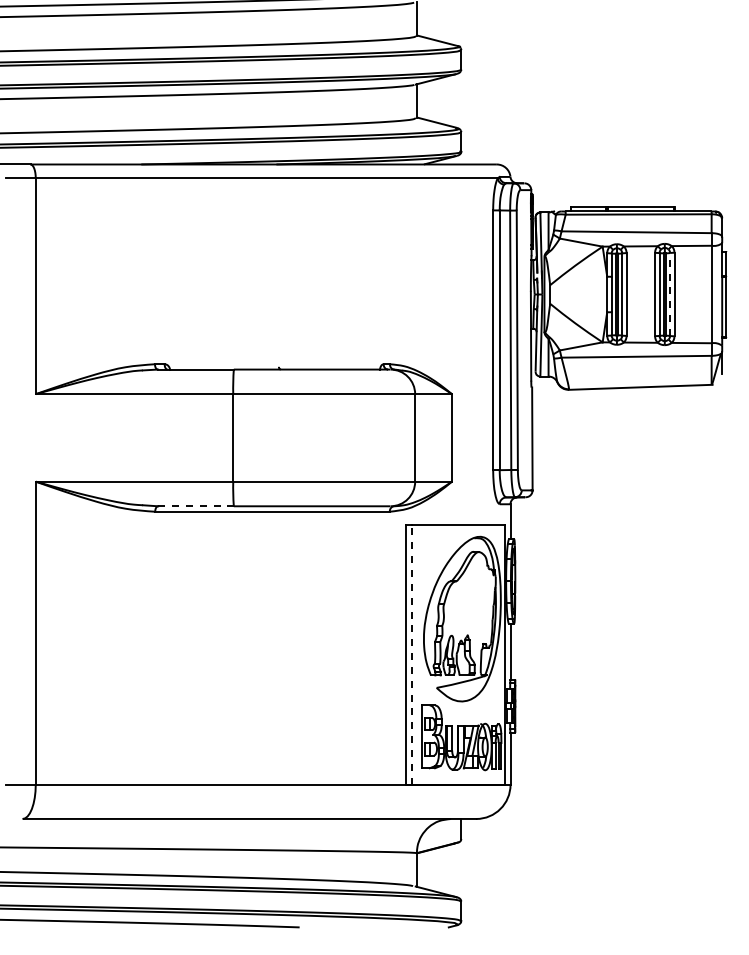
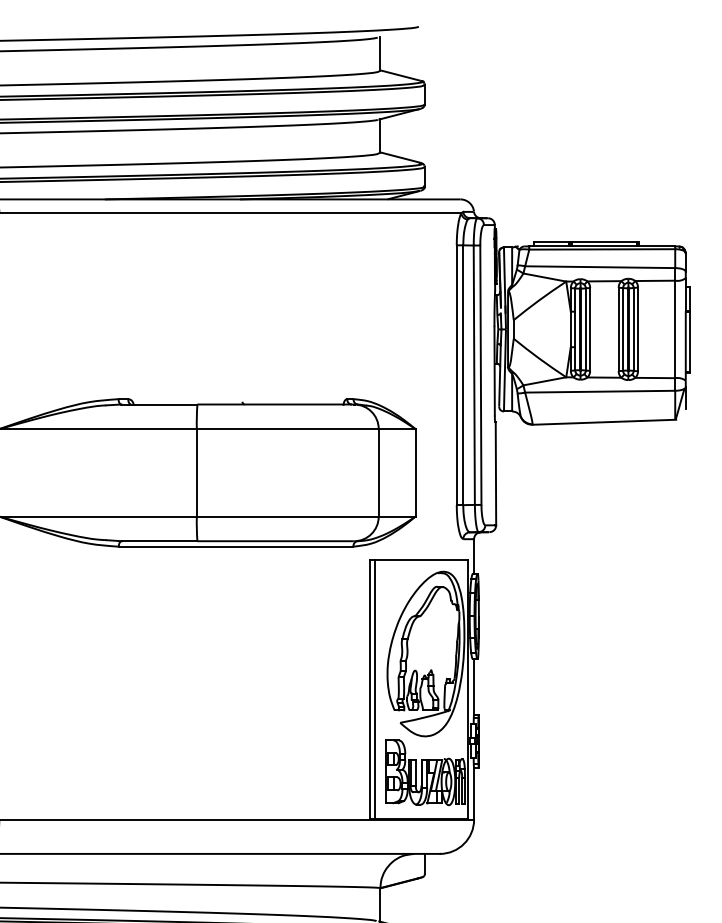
line: (670, 294) -> (634, 329), dashed -> solid
line: (196, 506) -> (160, 541), dashed -> solid
line: (411, 654) -> (375, 689), dashed -> solid

